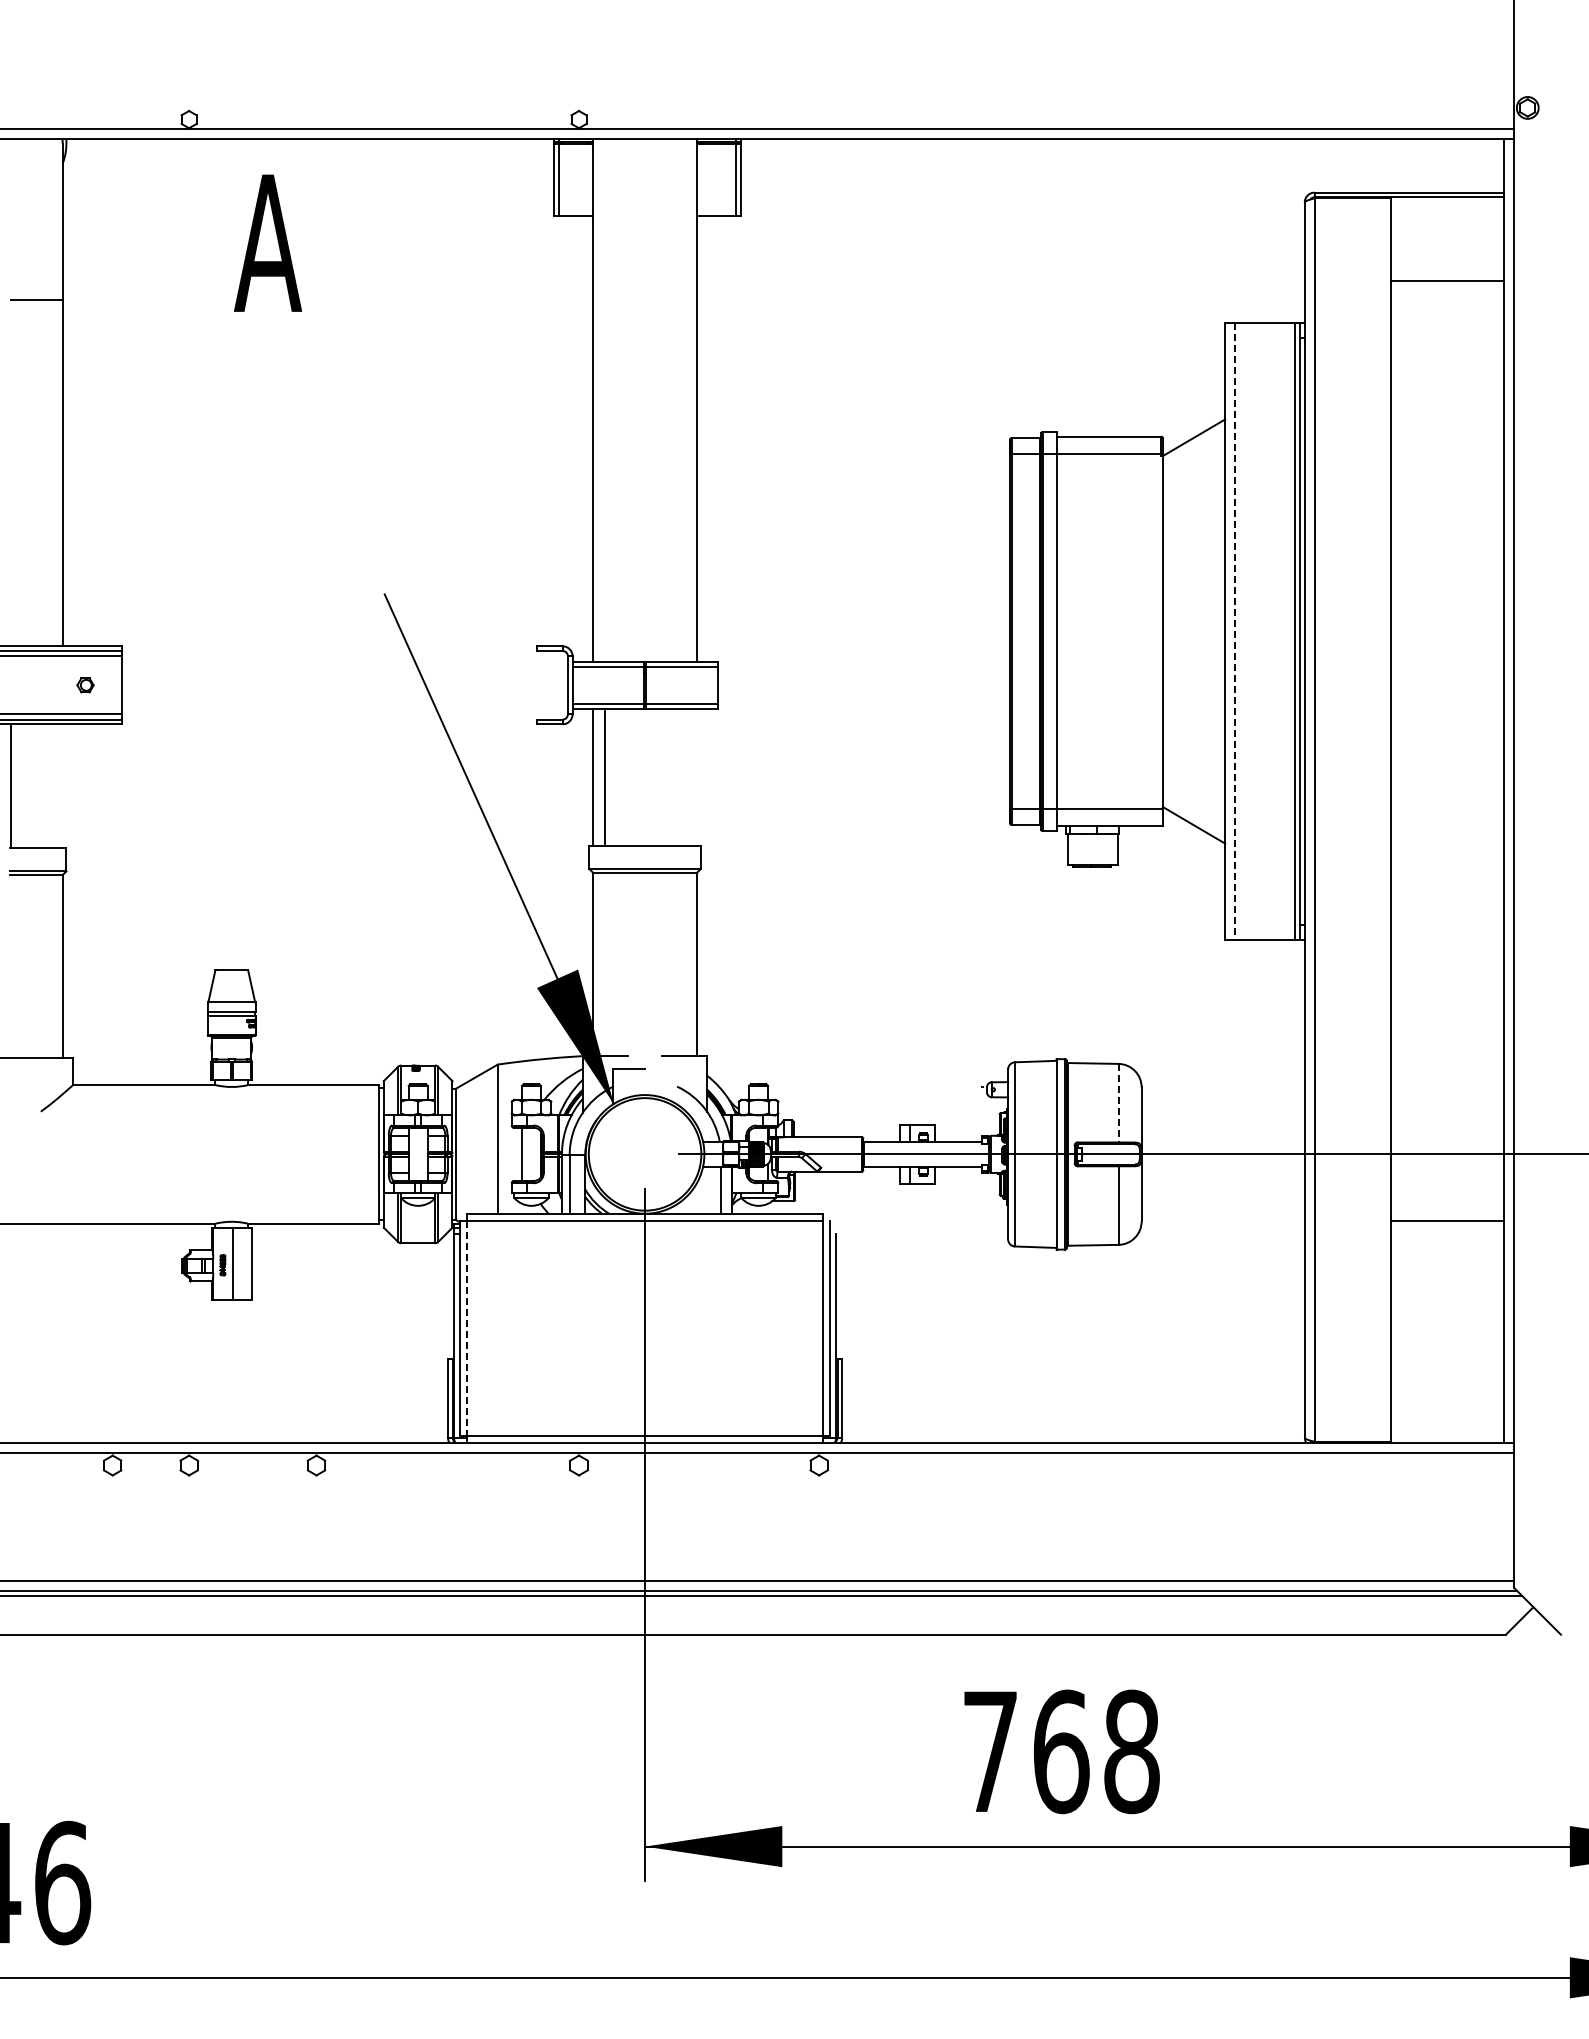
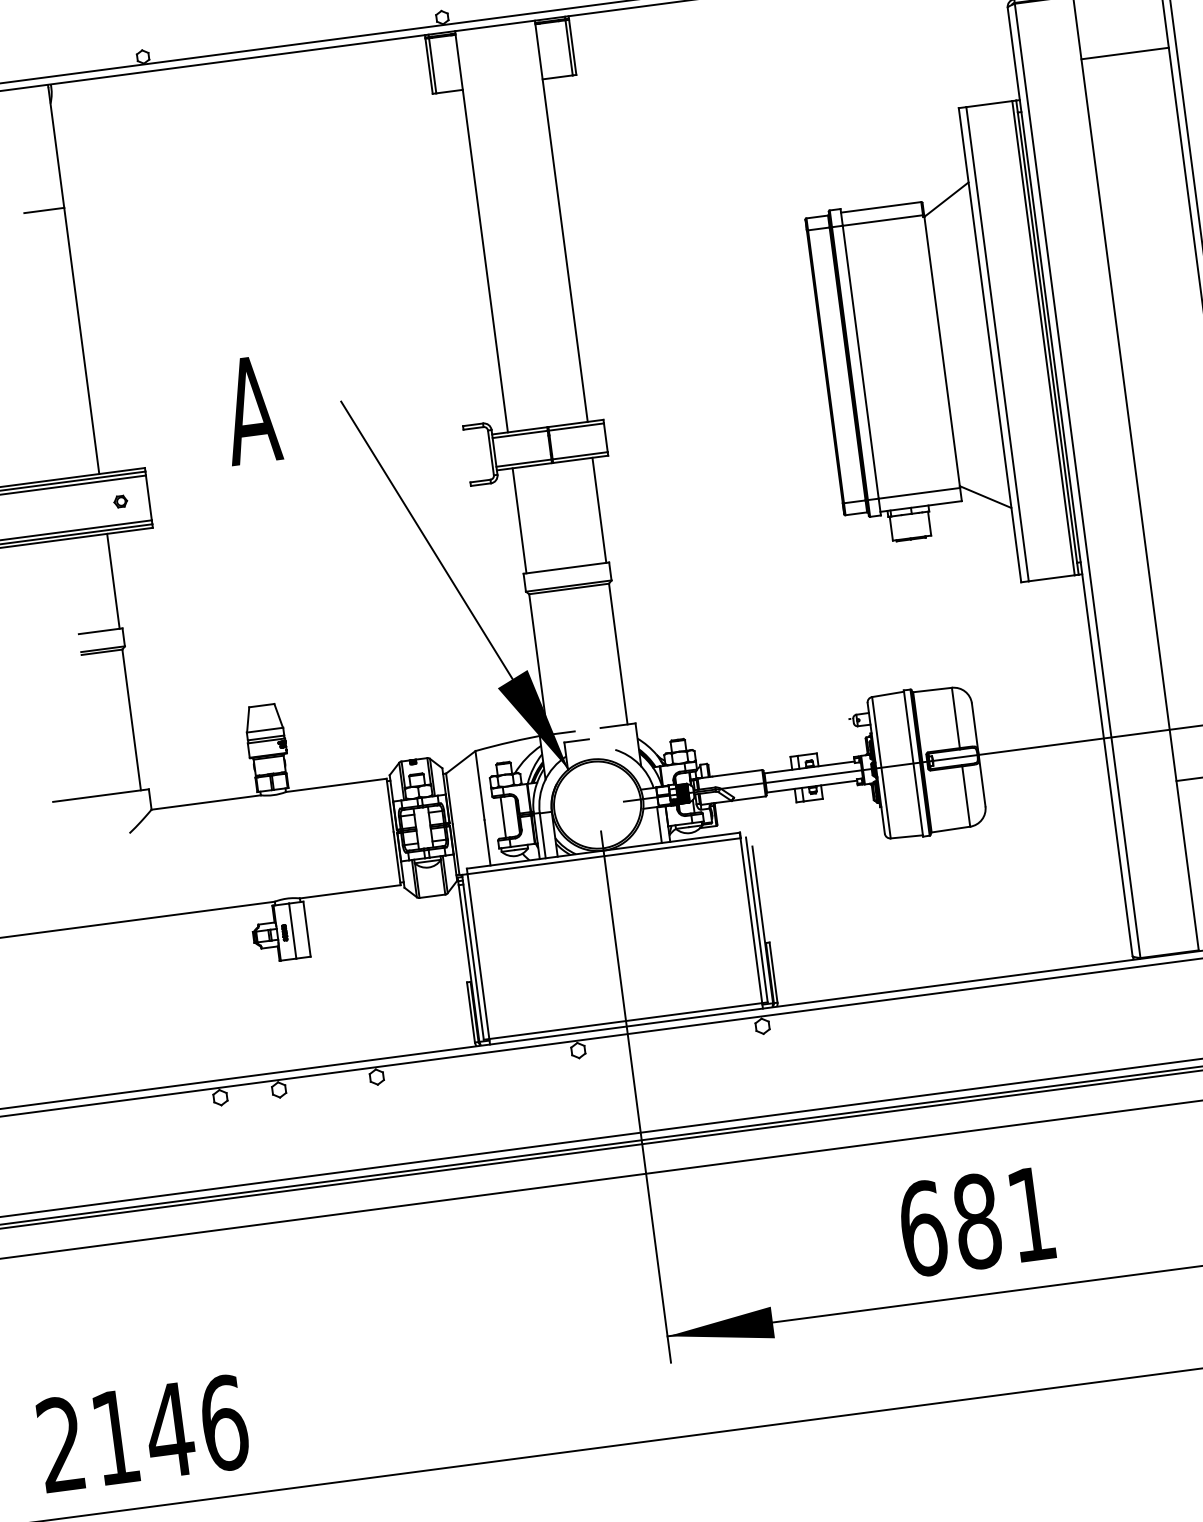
text: (268, 242) -> (251, 409), moved
line: (1235, 631) -> (997, 344), dashed -> solid
line: (605, 776) -> (599, 509), moved
line: (10, 785) -> (113, 580), moved
line: (1118, 1103) -> (955, 718), dashed -> solid
line: (466, 1328) -> (478, 956), dashed -> solid
text: (1061, 1751) -> (977, 1221), 768 -> 681

